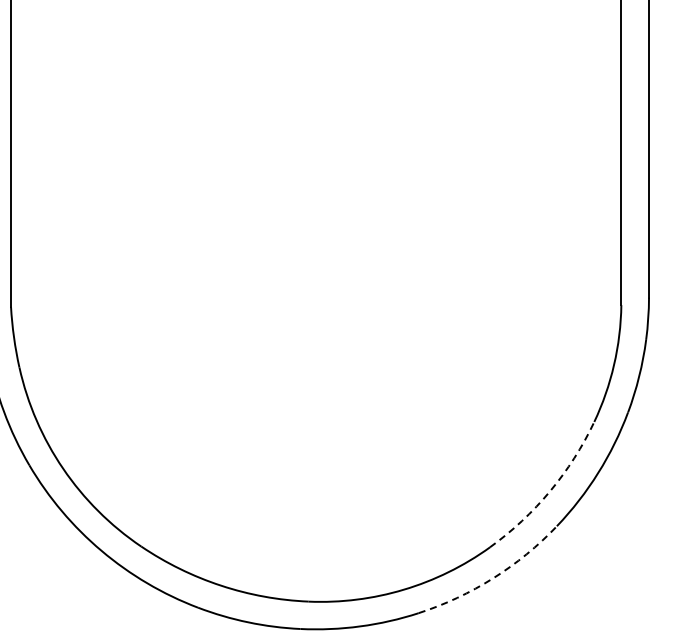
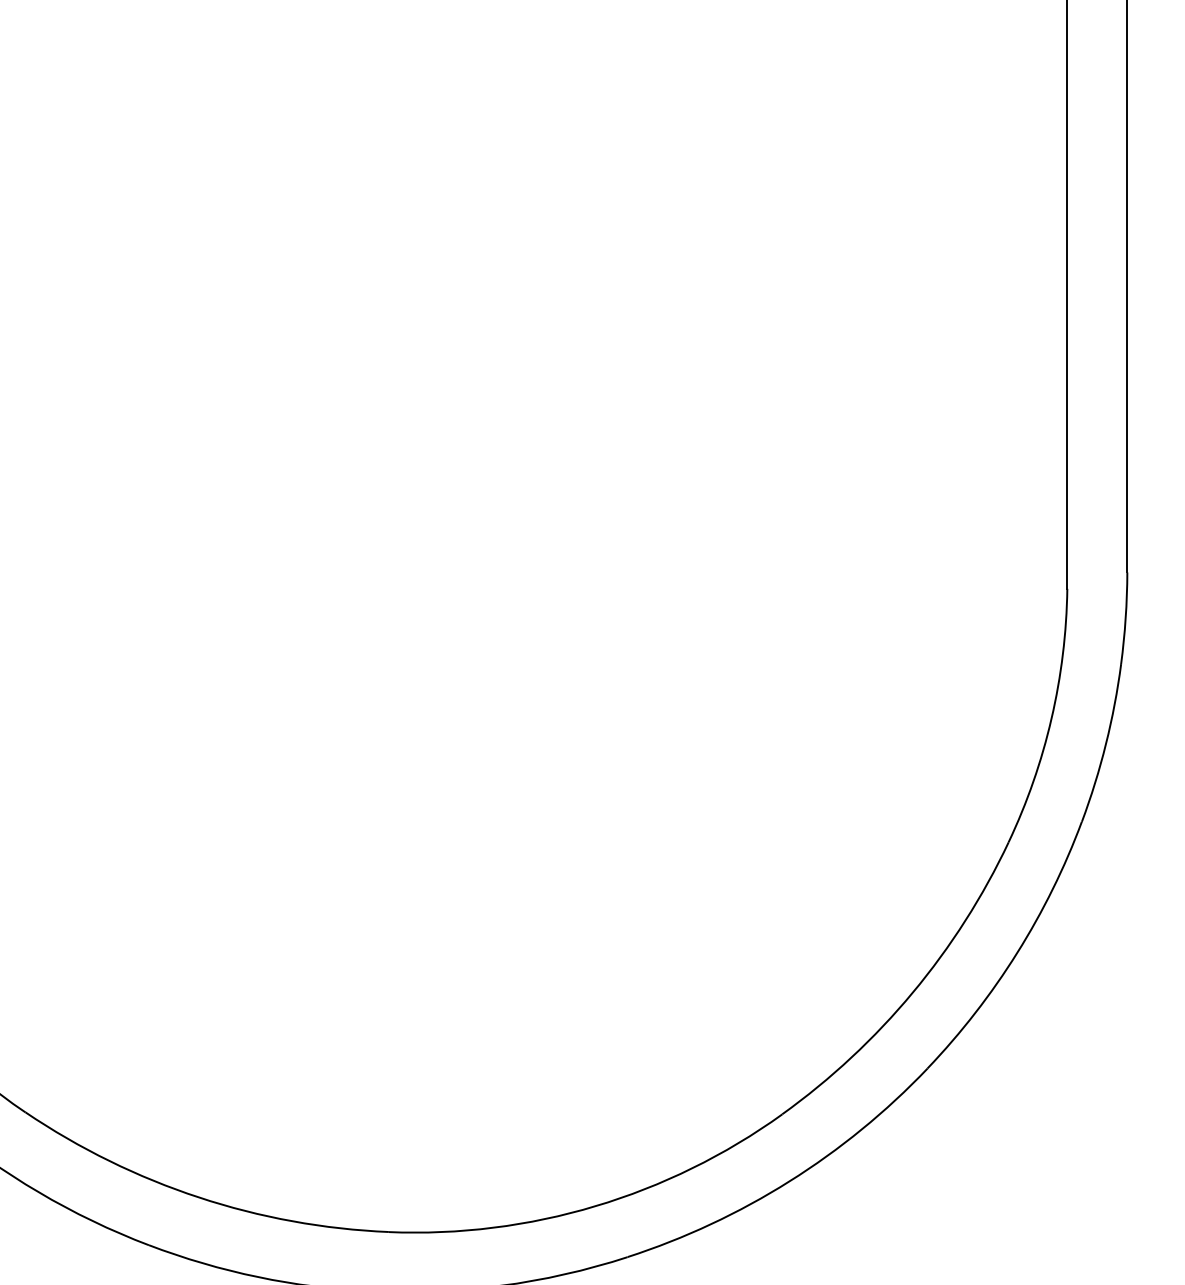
arc: (550, 491) -> (913, 993), dashed -> solid
arc: (493, 578) -> (789, 1181), dashed -> solid

